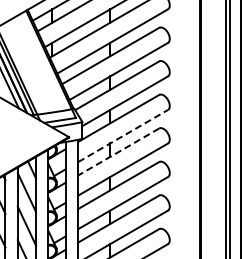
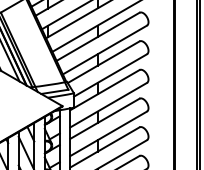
line: (123, 136) -> (109, 105), dashed -> solid
line: (118, 151) -> (104, 118), dashed -> solid

